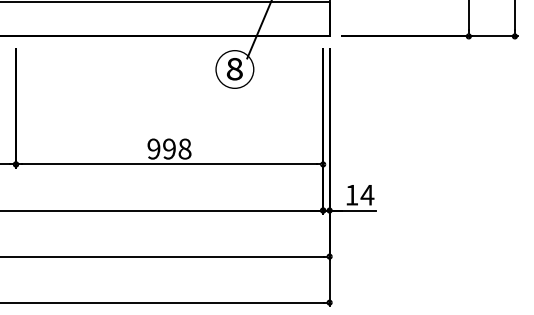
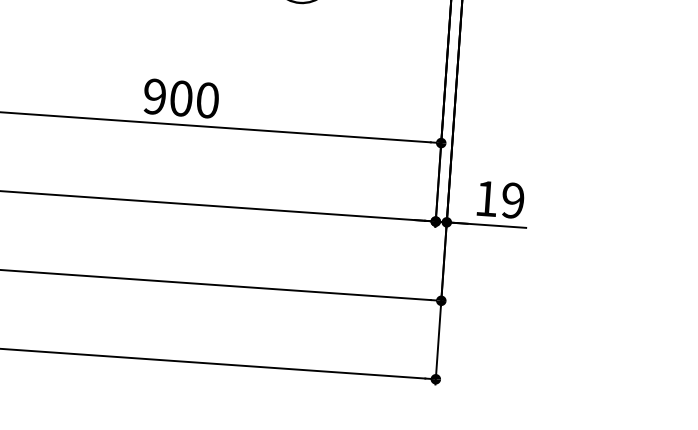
text: (177, 148) -> (195, 98), 998 -> 900
text: (367, 194) -> (513, 199), 14 -> 19

